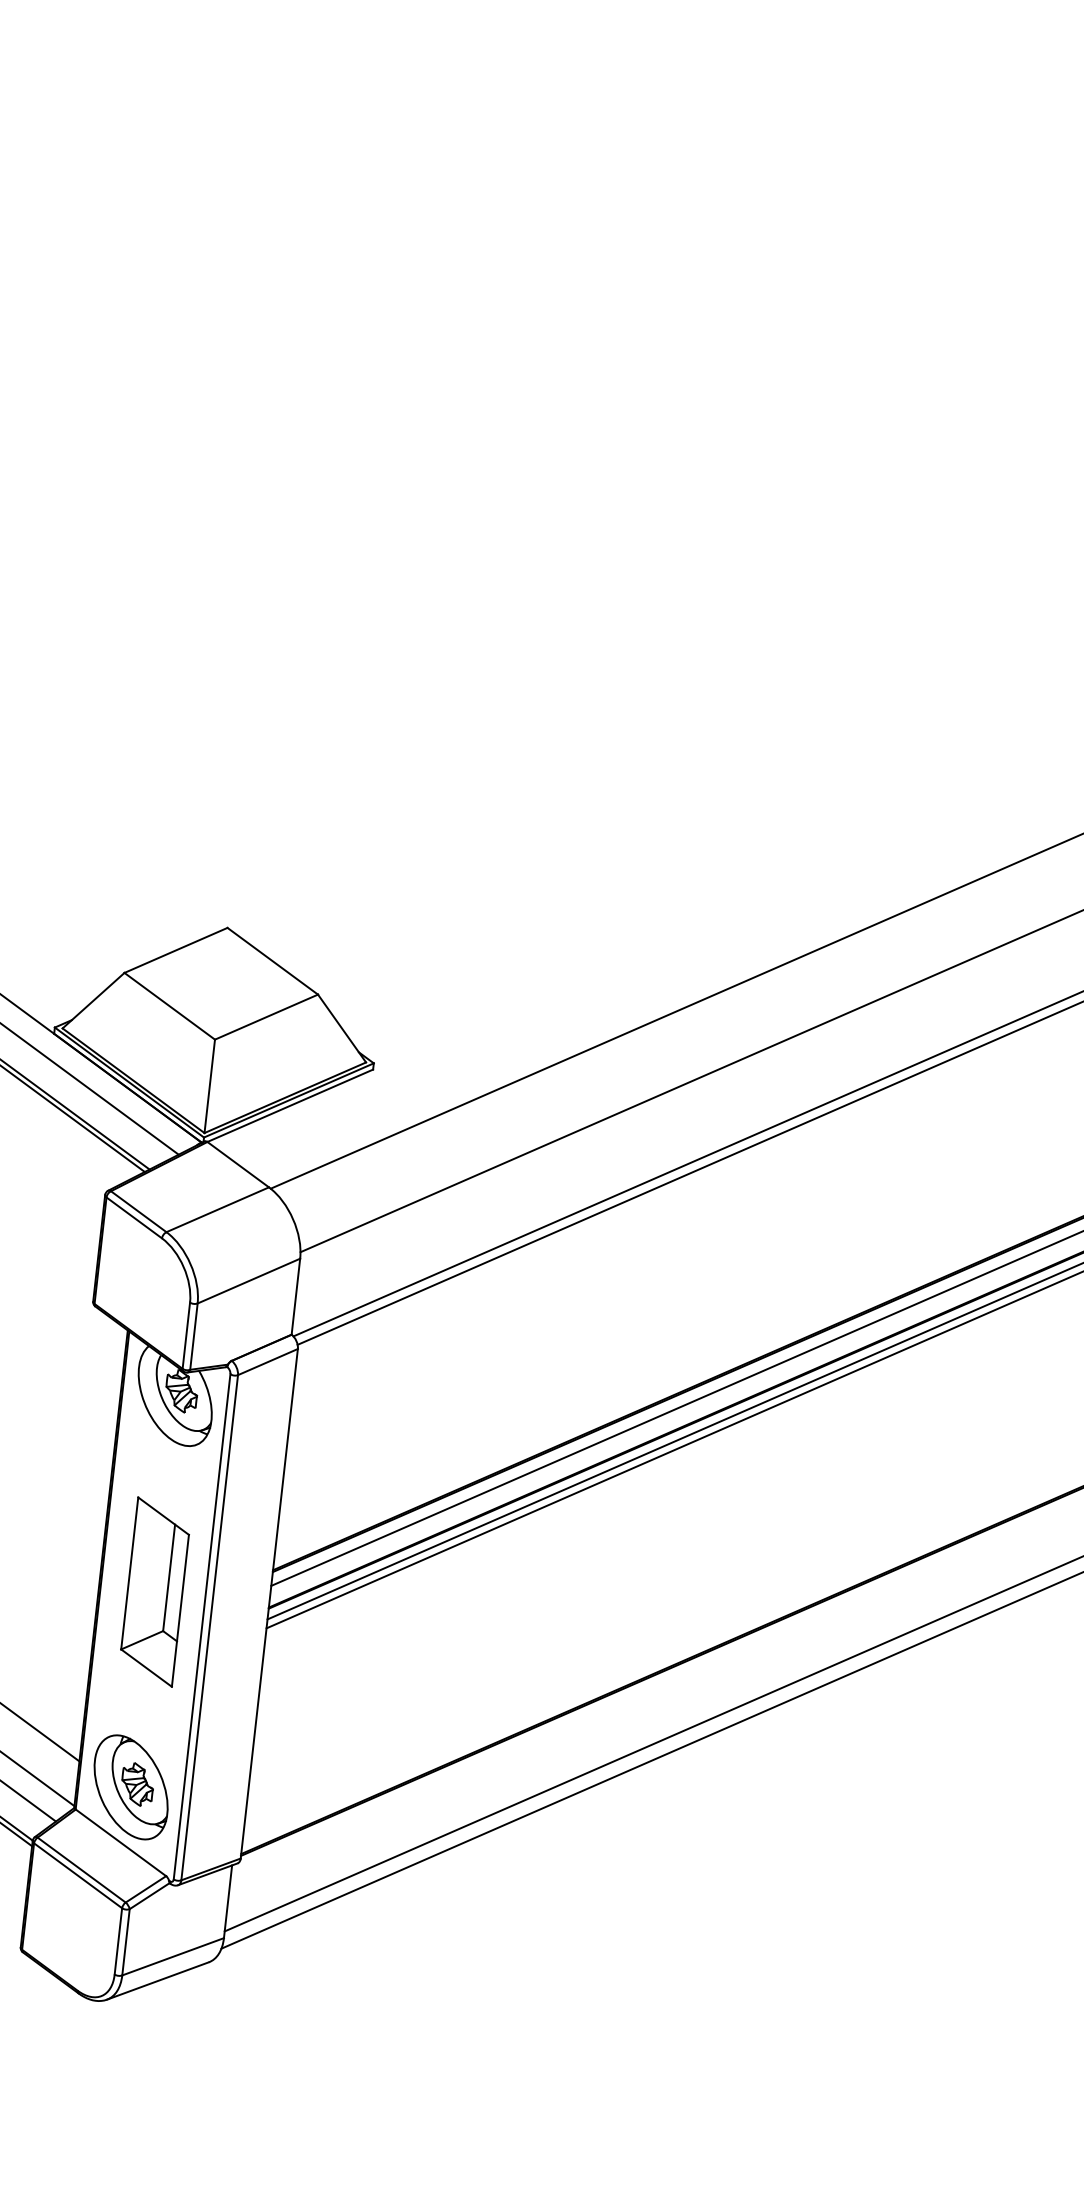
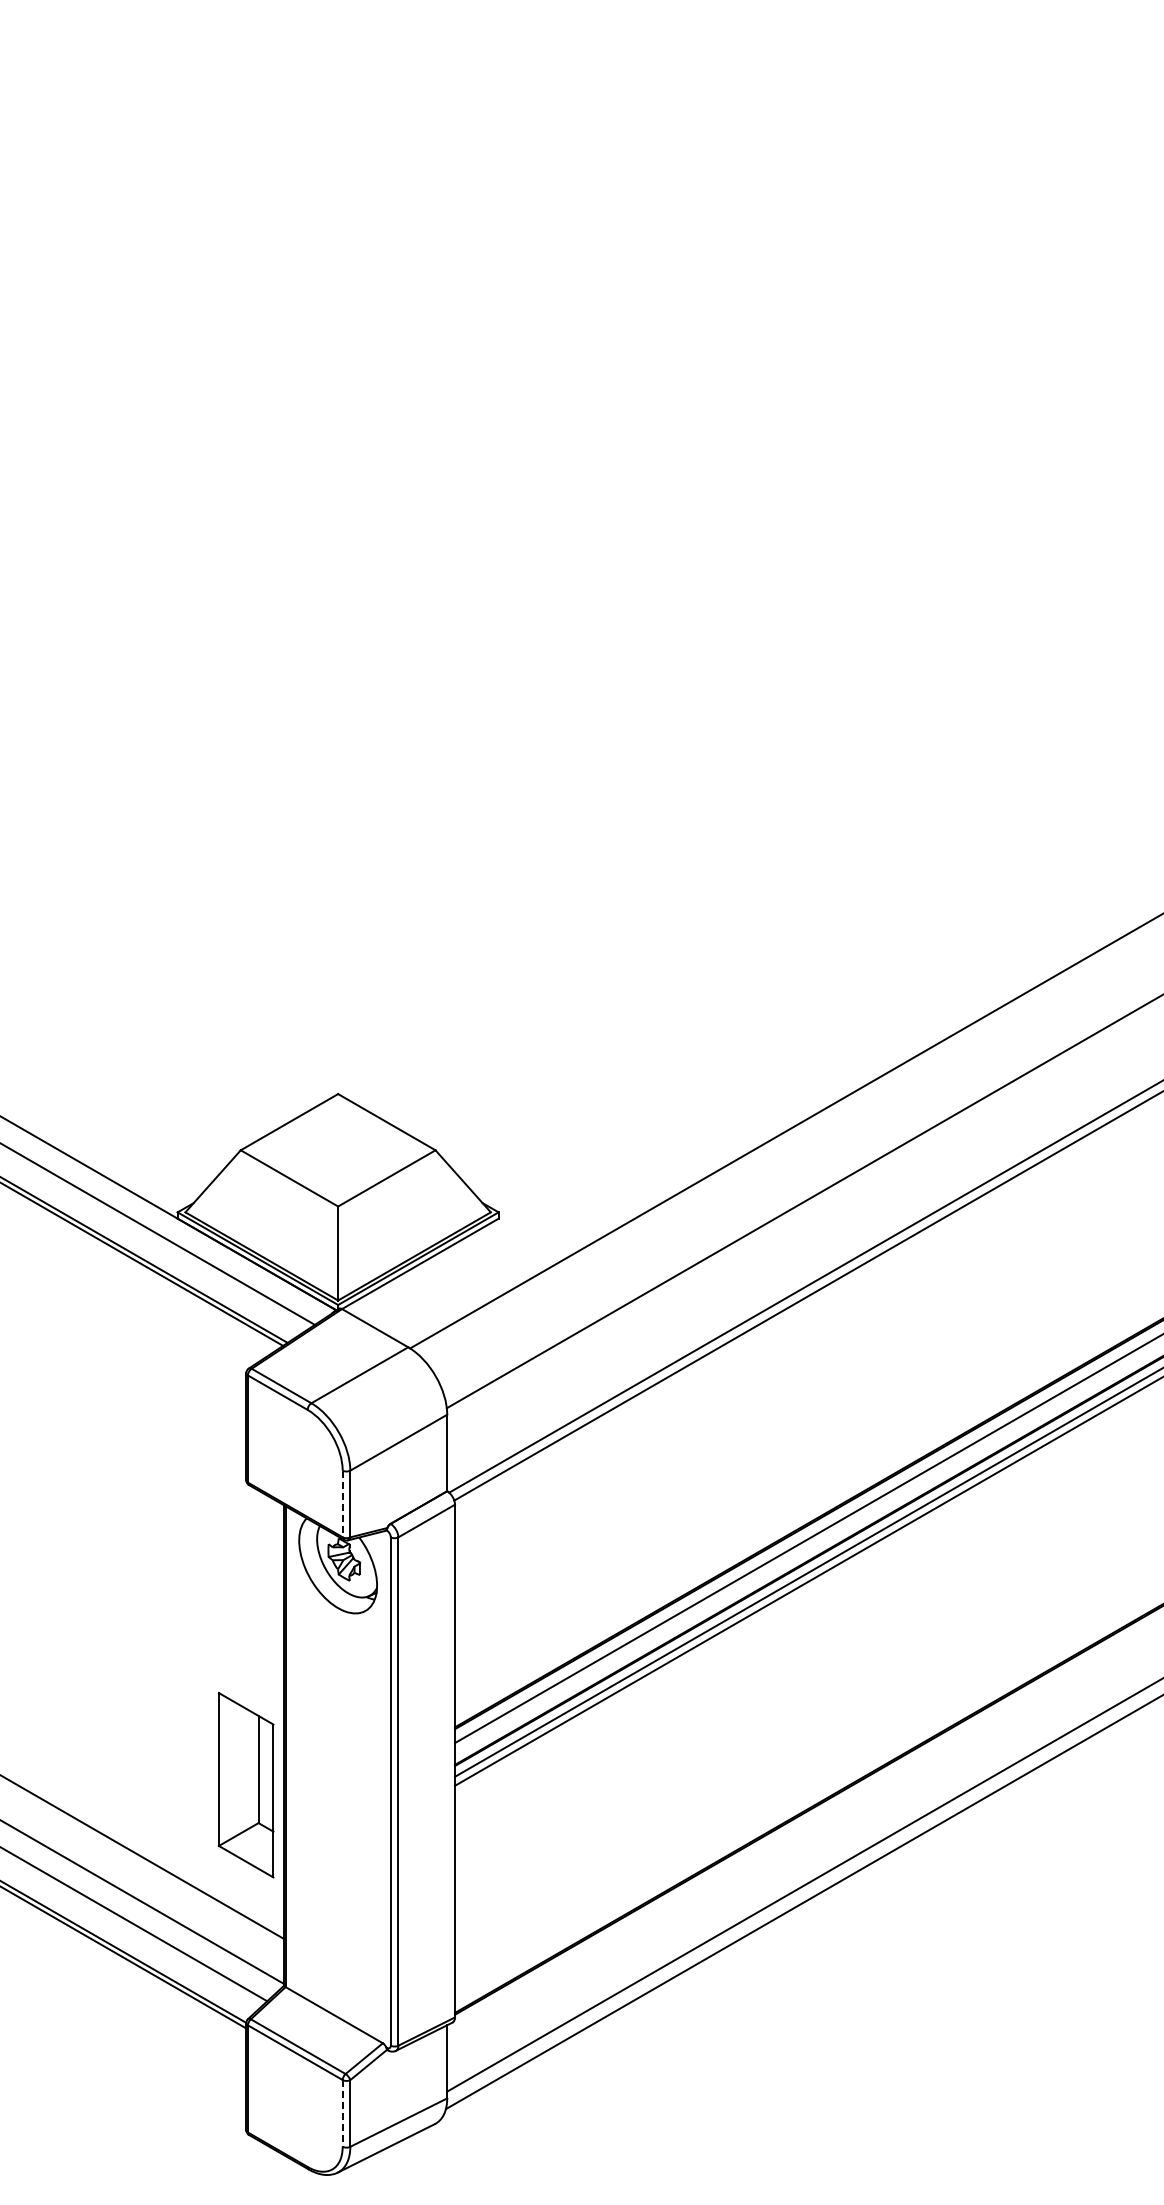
line: (186, 1336) -> (342, 1504), solid -> dashed
part: (154, 1592) -> (245, 1785), moved
part: (130, 1786) -> (337, 1958), removed
line: (118, 1941) -> (342, 2113), solid -> dashed

